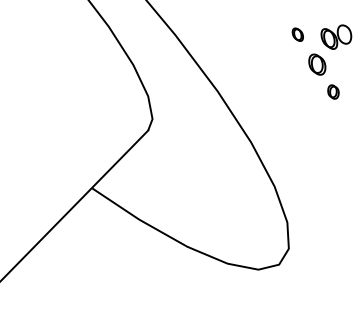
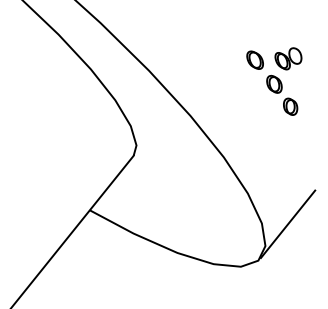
part: (297, 33) -> (254, 59), size x1.67
part: (333, 91) -> (290, 106), size x1.43
line: (316, 226) -> (287, 224), added

